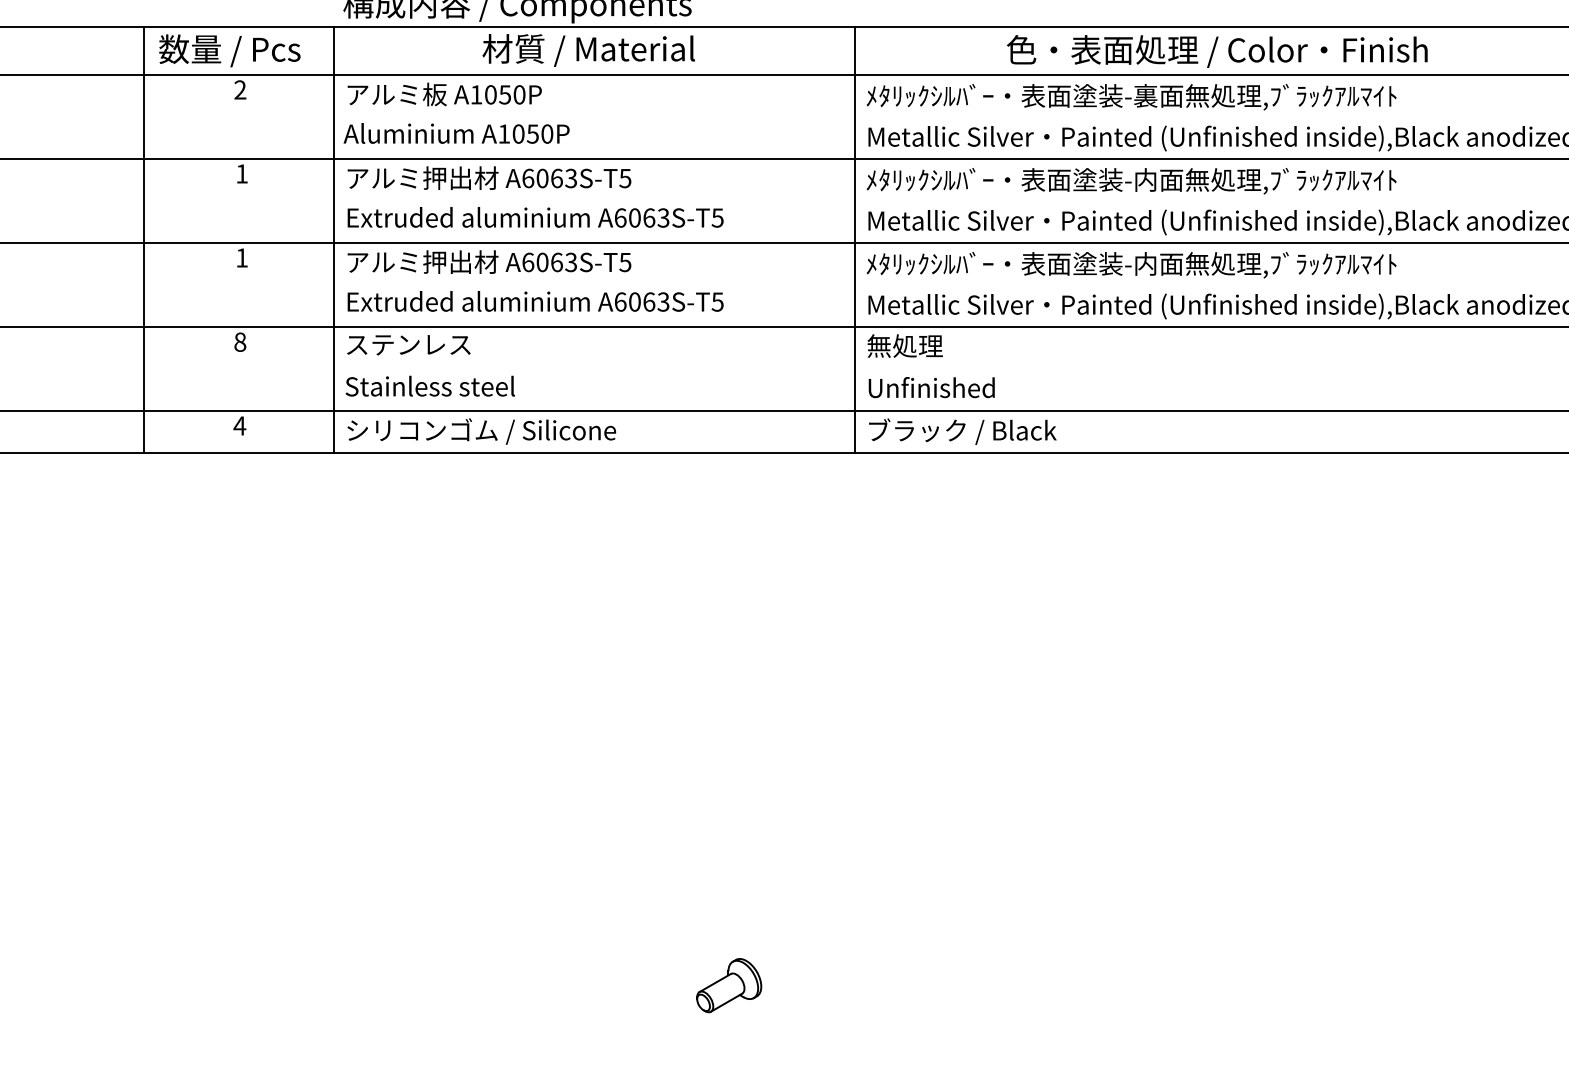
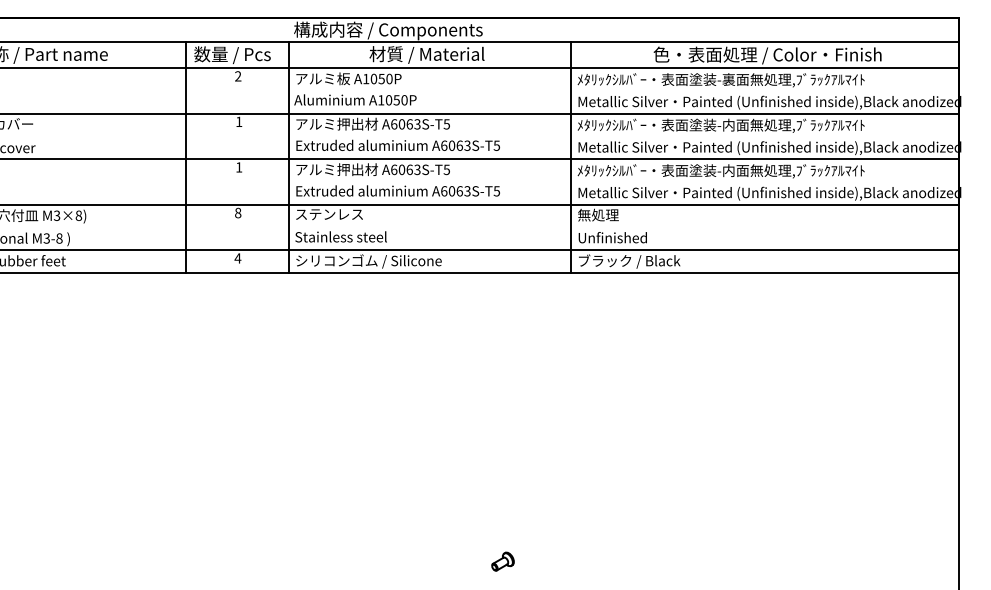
part: (728, 985) -> (502, 561), size x0.62

